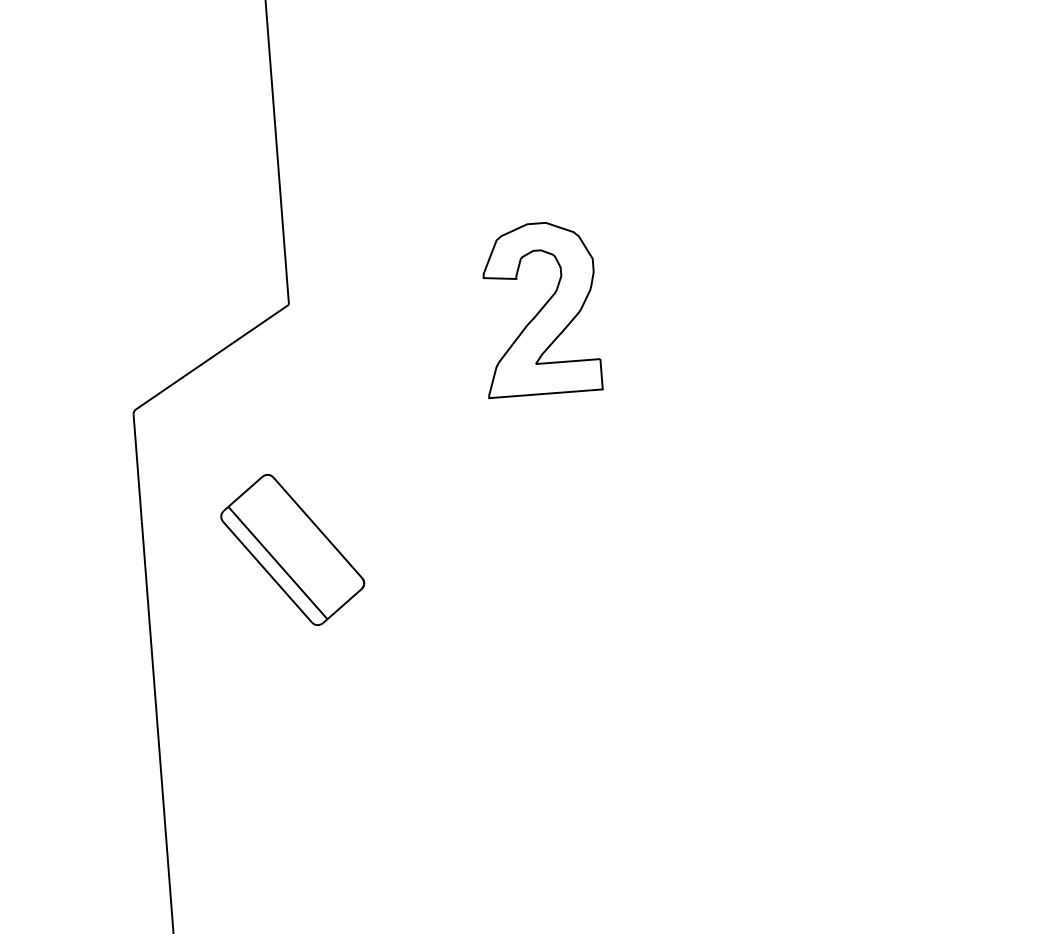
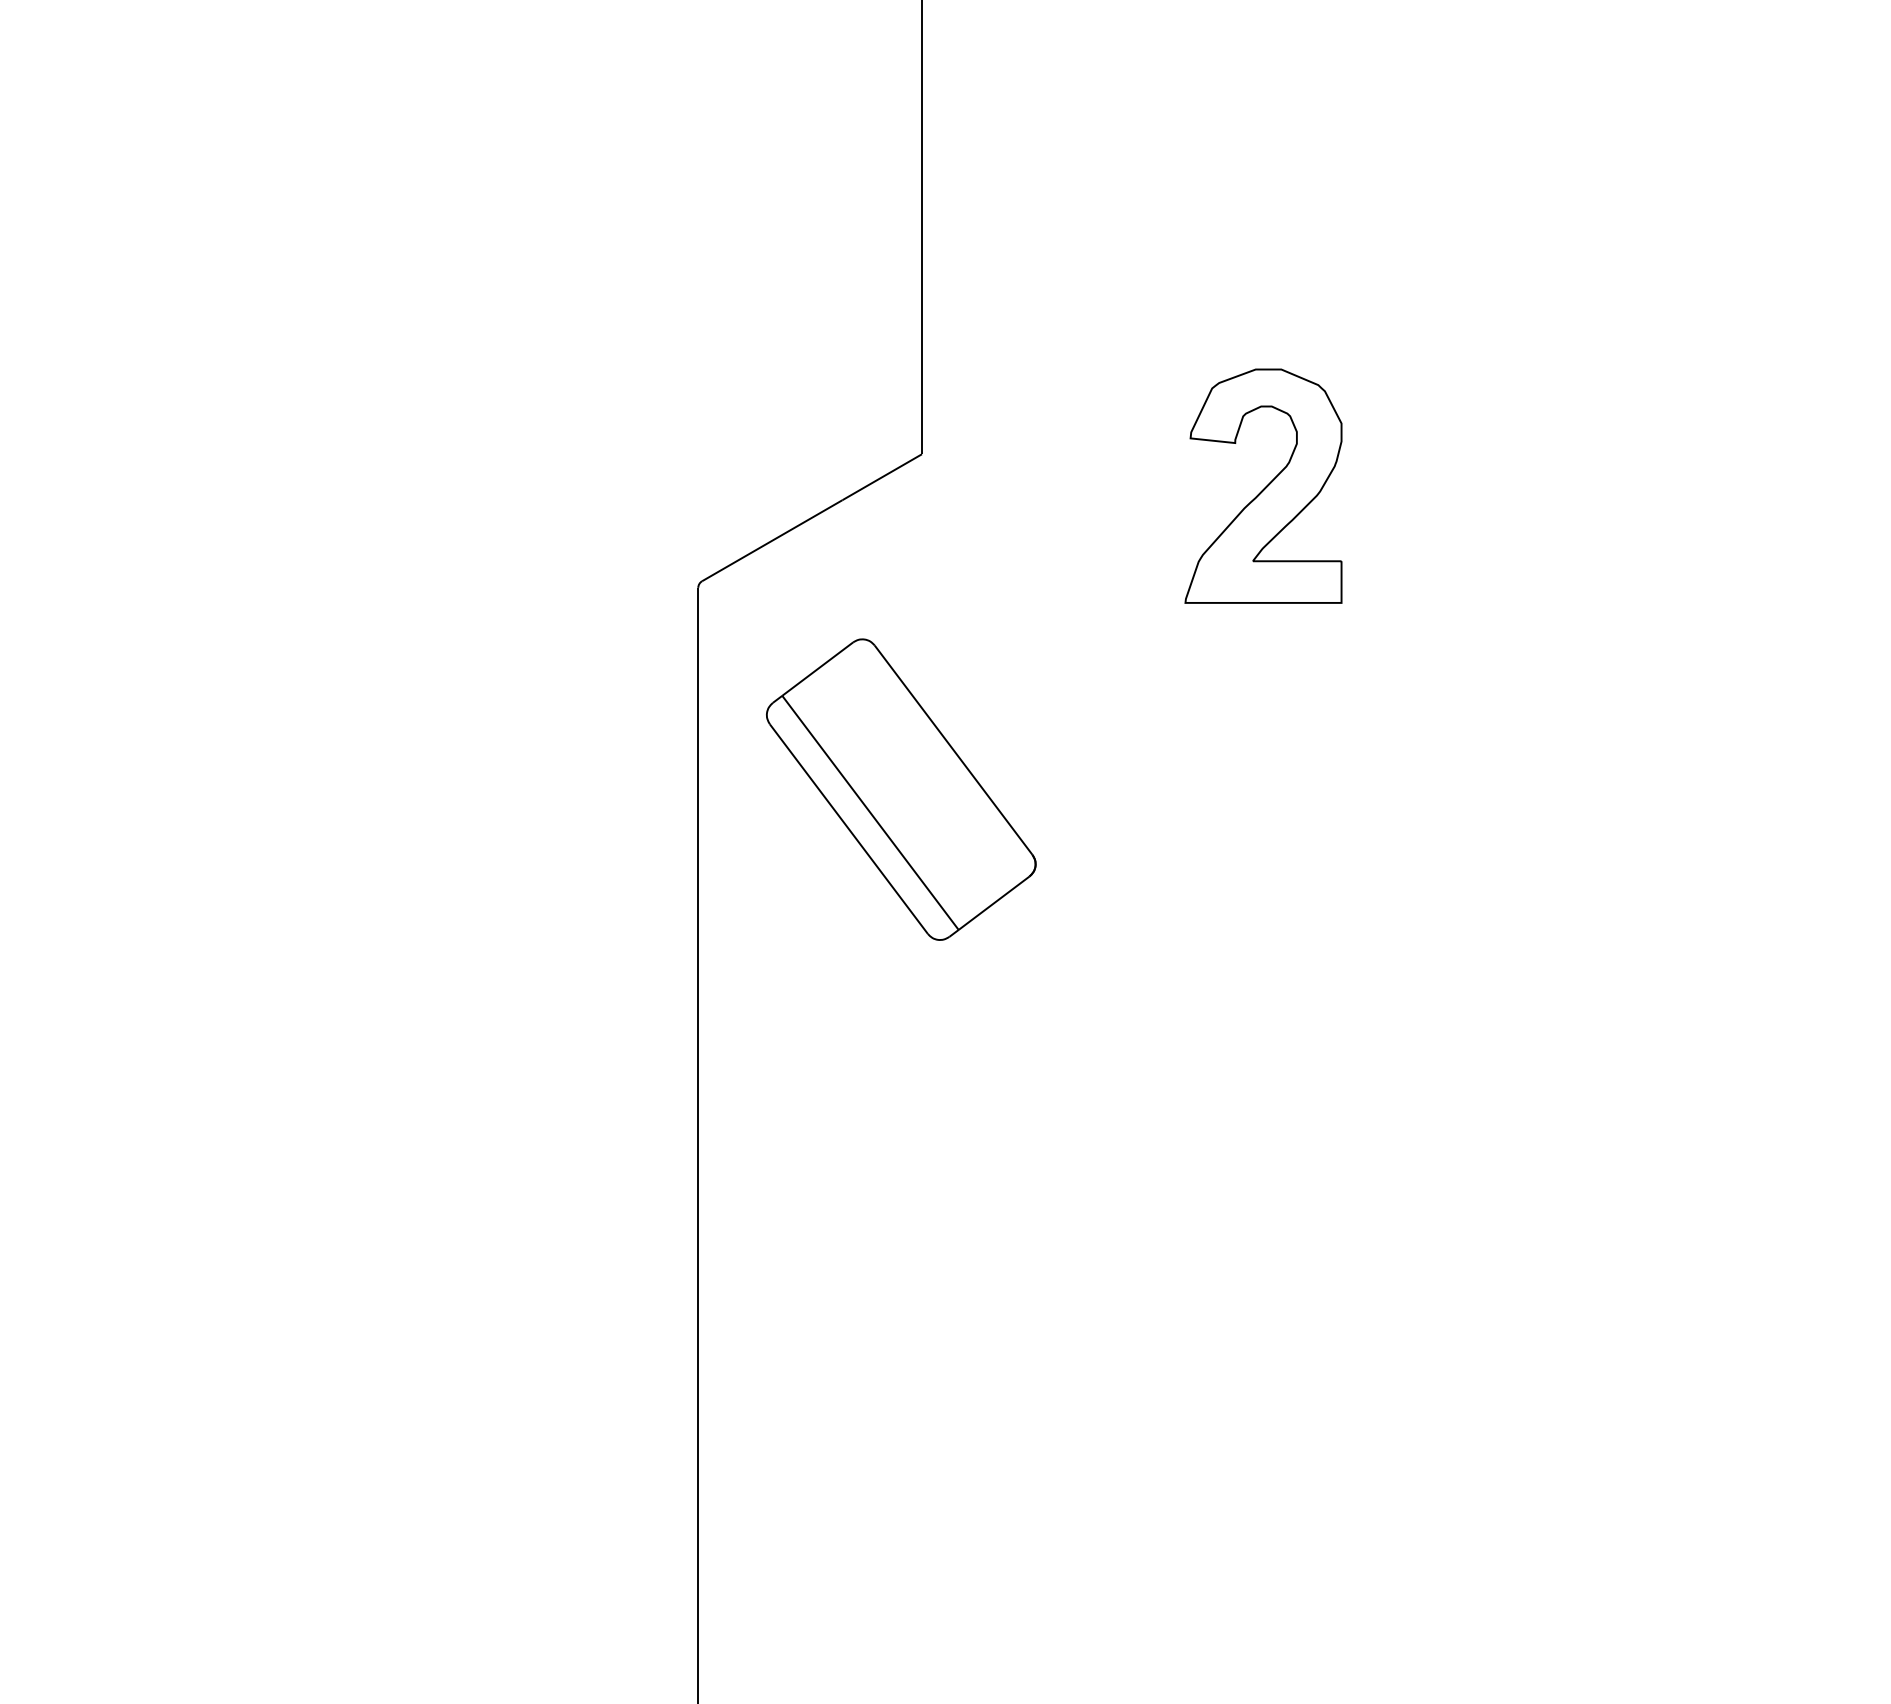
part: (292, 549) -> (901, 789), size x1.43

